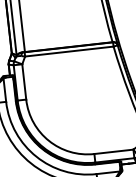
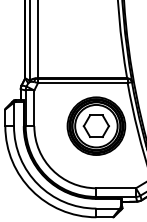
part: (87, 92) -> (96, 125), added

